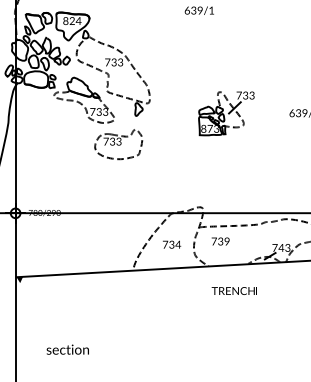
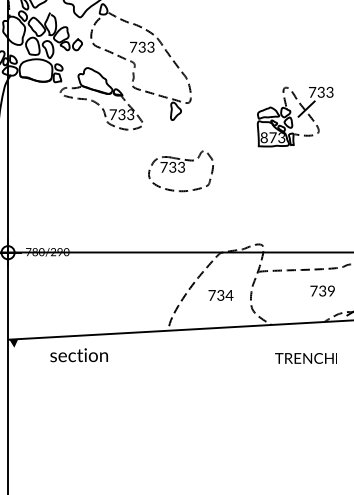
part: (118, 144) -> (180, 171), moved
text: (220, 241) -> (322, 291), moved
text: (67, 349) -> (78, 355), moved

